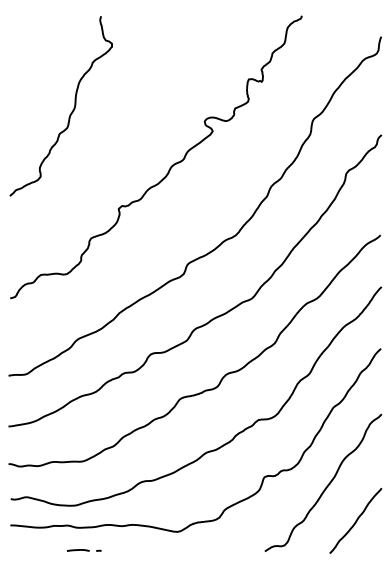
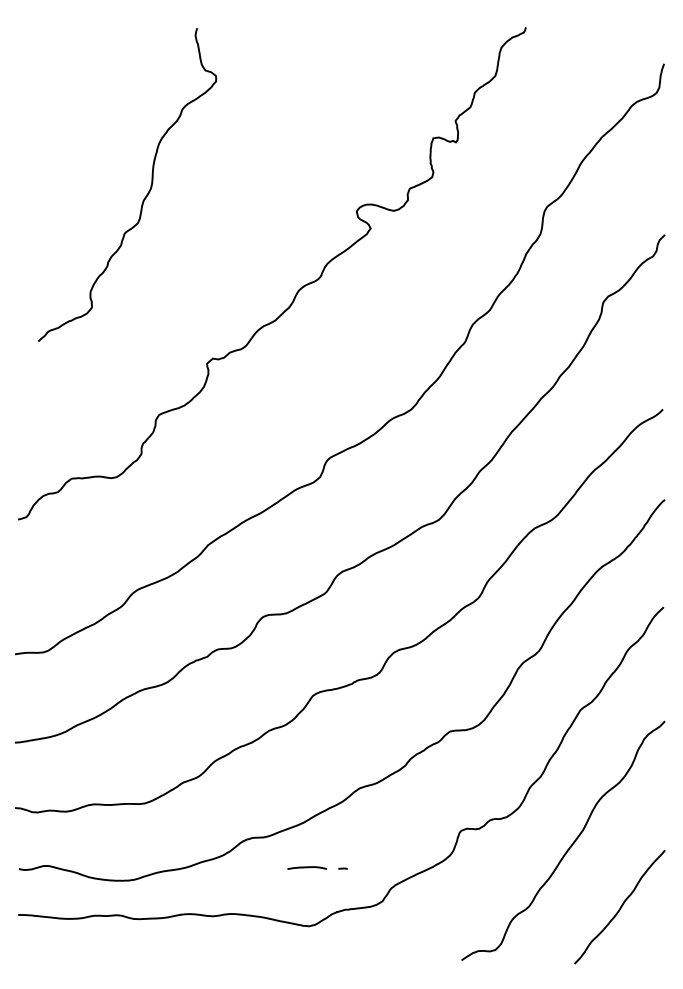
curve: (69, 114) -> (142, 199), moved
line: (84, 550) -> (317, 868), moved

